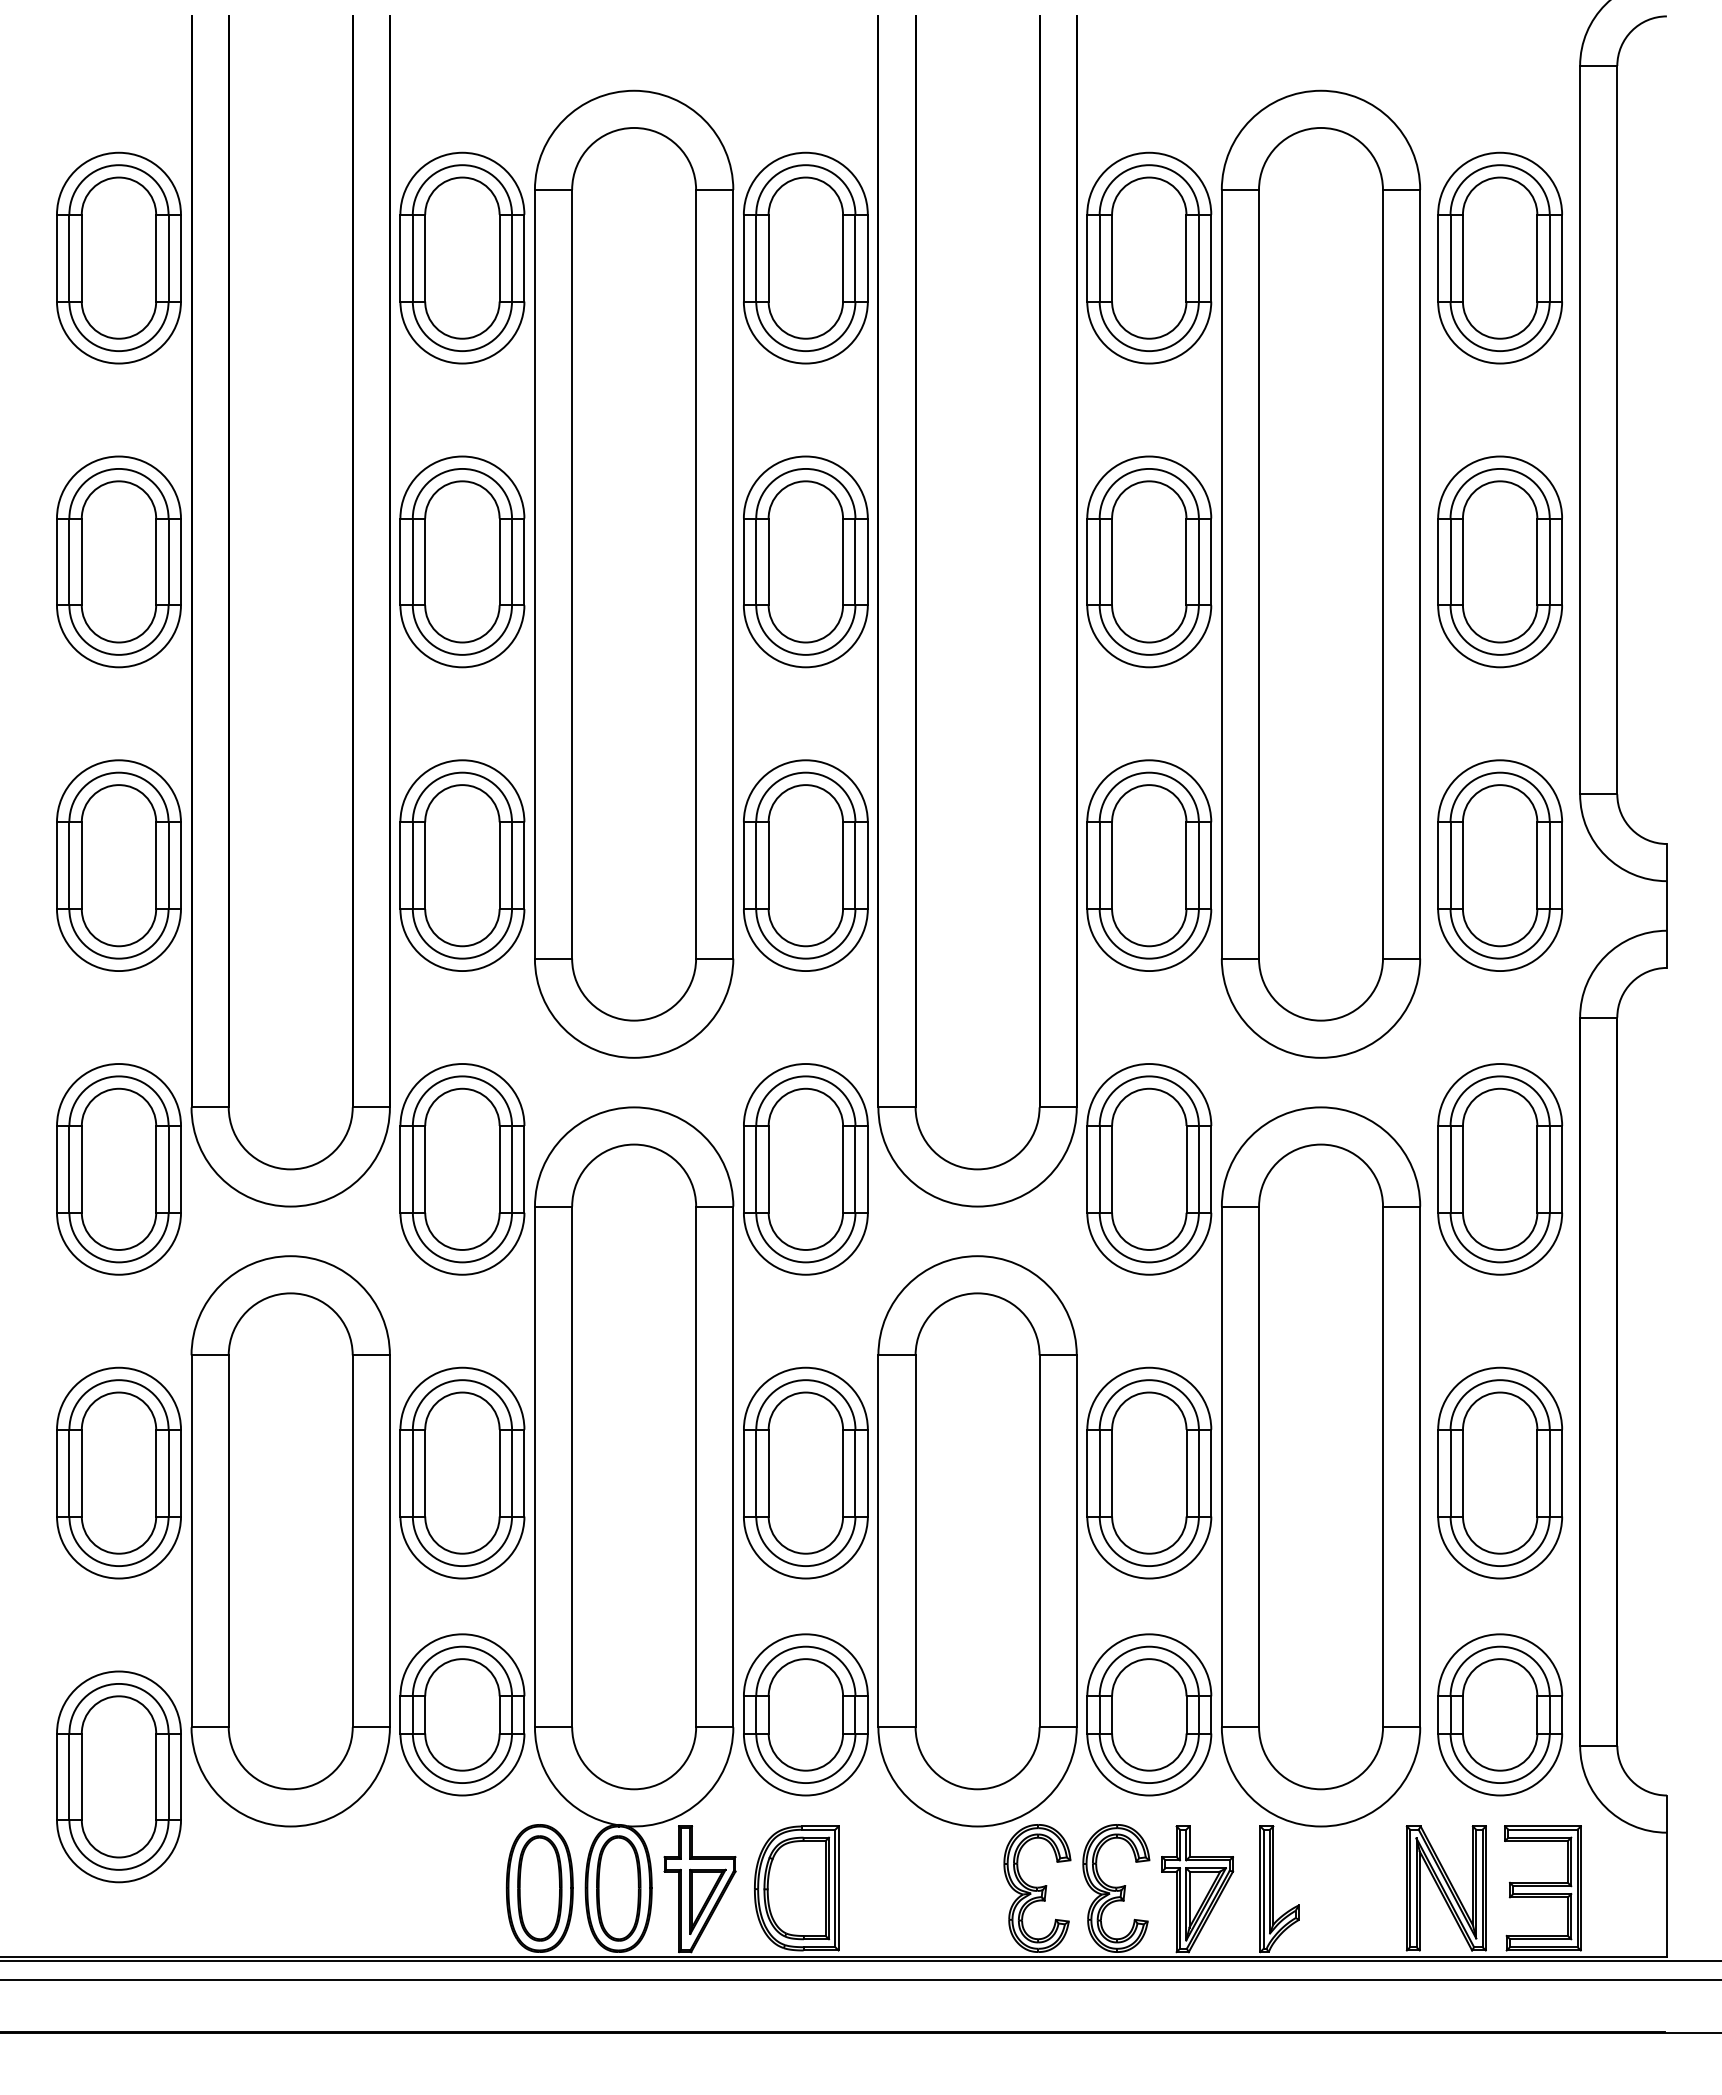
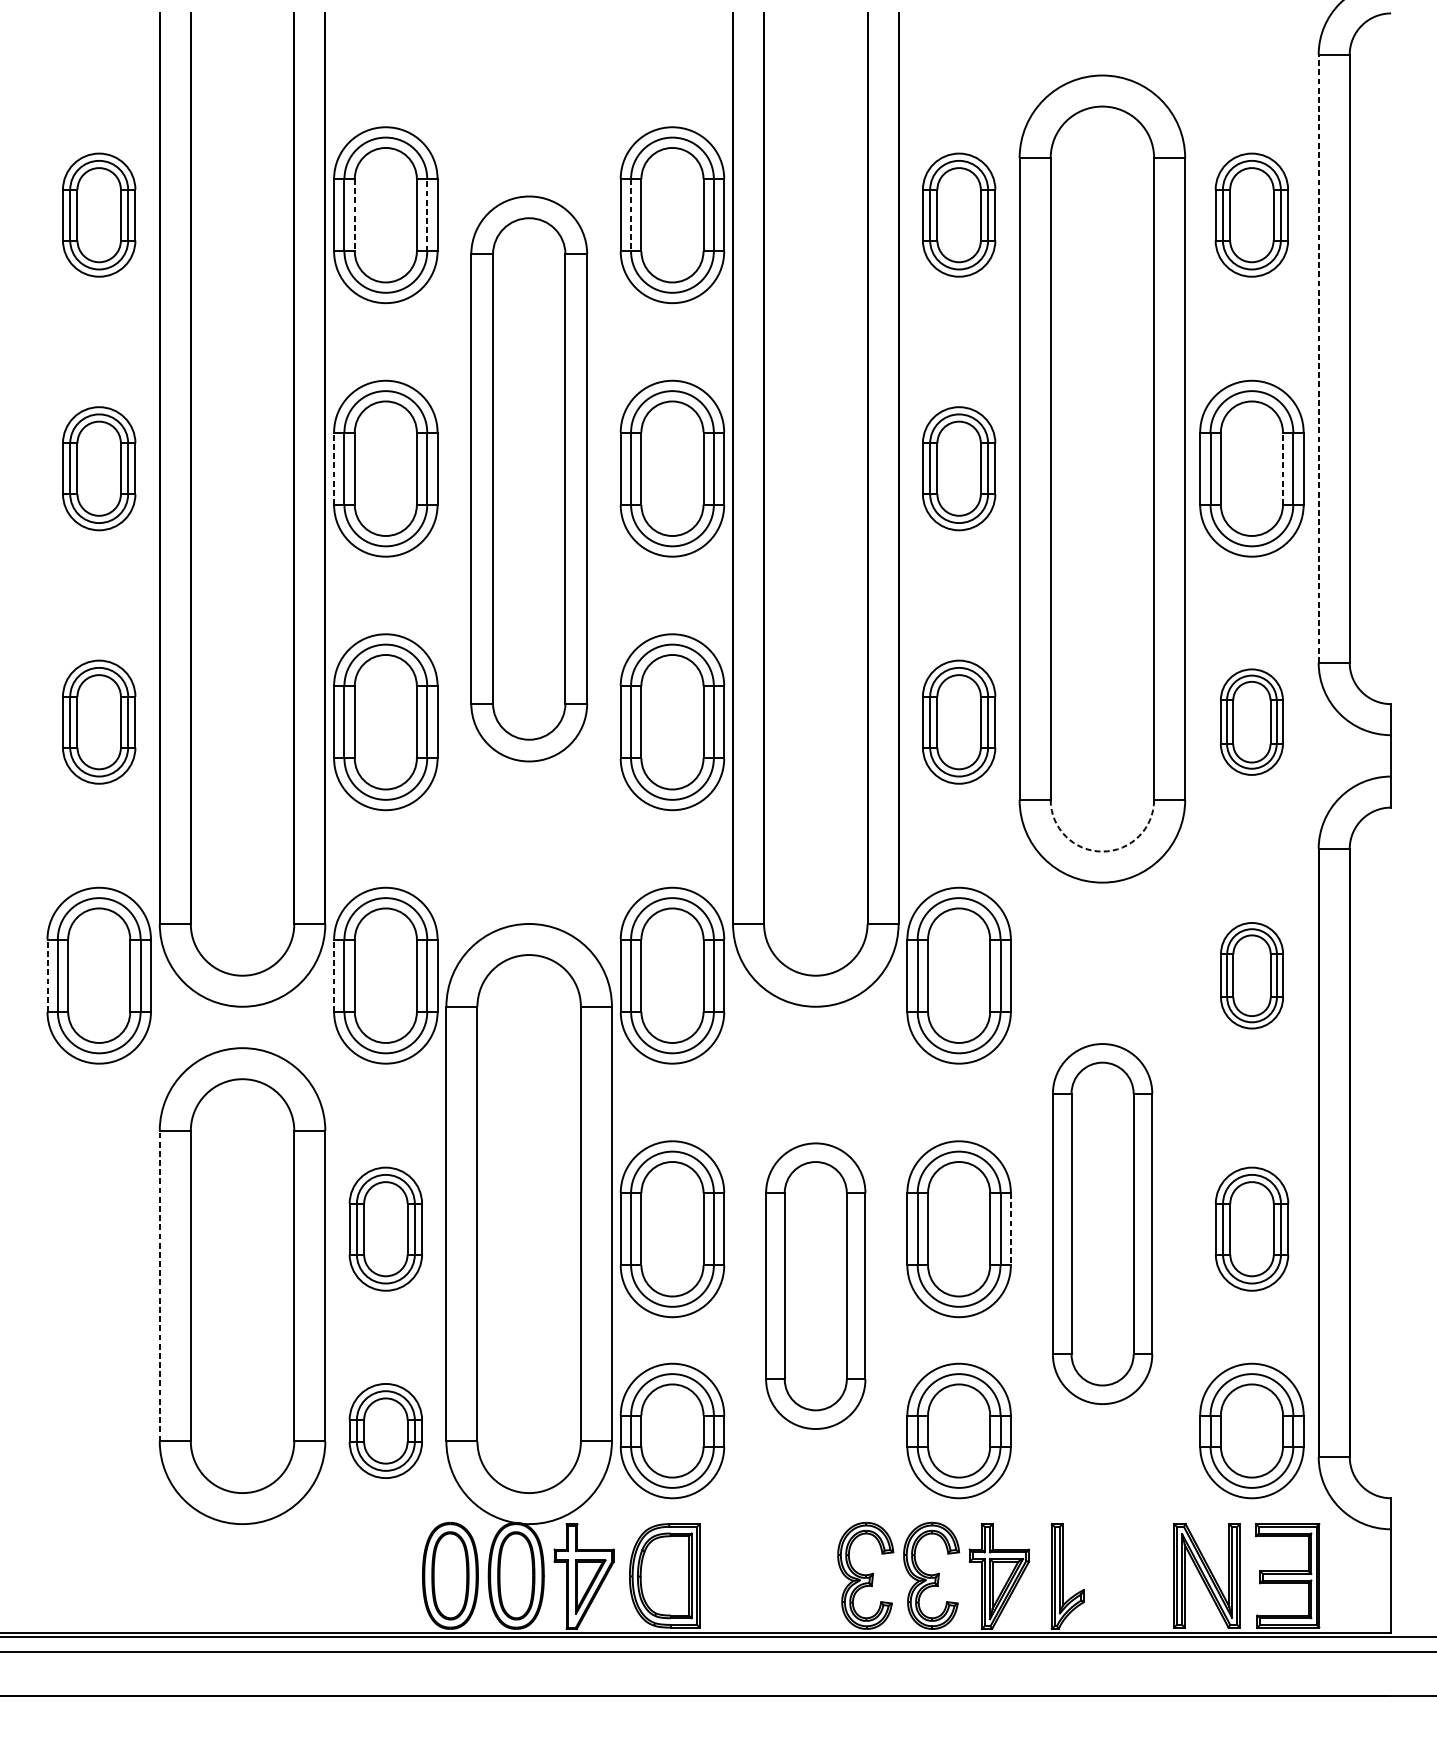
part: (118, 257) -> (98, 214), size x0.7
line: (512, 257) -> (427, 214), solid -> dashed
part: (1149, 257) -> (959, 214), size x0.7
part: (1499, 257) -> (1251, 214), size x0.7
line: (425, 258) -> (355, 215), solid -> dashed
line: (756, 258) -> (631, 215), solid -> dashed
line: (1580, 429) -> (1318, 358), solid -> dashed
part: (118, 561) -> (98, 468), size x0.7
line: (400, 561) -> (334, 468), solid -> dashed
part: (1149, 561) -> (959, 468), size x0.7
line: (1537, 561) -> (1283, 468), solid -> dashed
part: (634, 573) -> (529, 478), size x0.7
part: (118, 865) -> (98, 722), size x0.7
part: (1149, 865) -> (959, 722), size x0.7
part: (1499, 865) -> (1251, 722), size x0.6
arc: (1320, 1020) -> (1101, 851), solid -> dashed
line: (57, 1168) -> (47, 974), solid -> dashed
line: (400, 1168) -> (334, 974), solid -> dashed
part: (1500, 1169) -> (1252, 975), size x0.6
part: (1321, 1466) -> (1102, 1223), size x0.6
part: (118, 1472) -> (98, 1228), removed
part: (462, 1472) -> (385, 1228), size x0.7
part: (1500, 1472) -> (1252, 1228), size x0.7
line: (1211, 1473) -> (1011, 1229), solid -> dashed
line: (191, 1541) -> (159, 1286), solid -> dashed
part: (977, 1541) -> (815, 1286), size x0.6
part: (462, 1714) -> (385, 1430), size x0.7
part: (118, 1776) -> (98, 1482), removed

